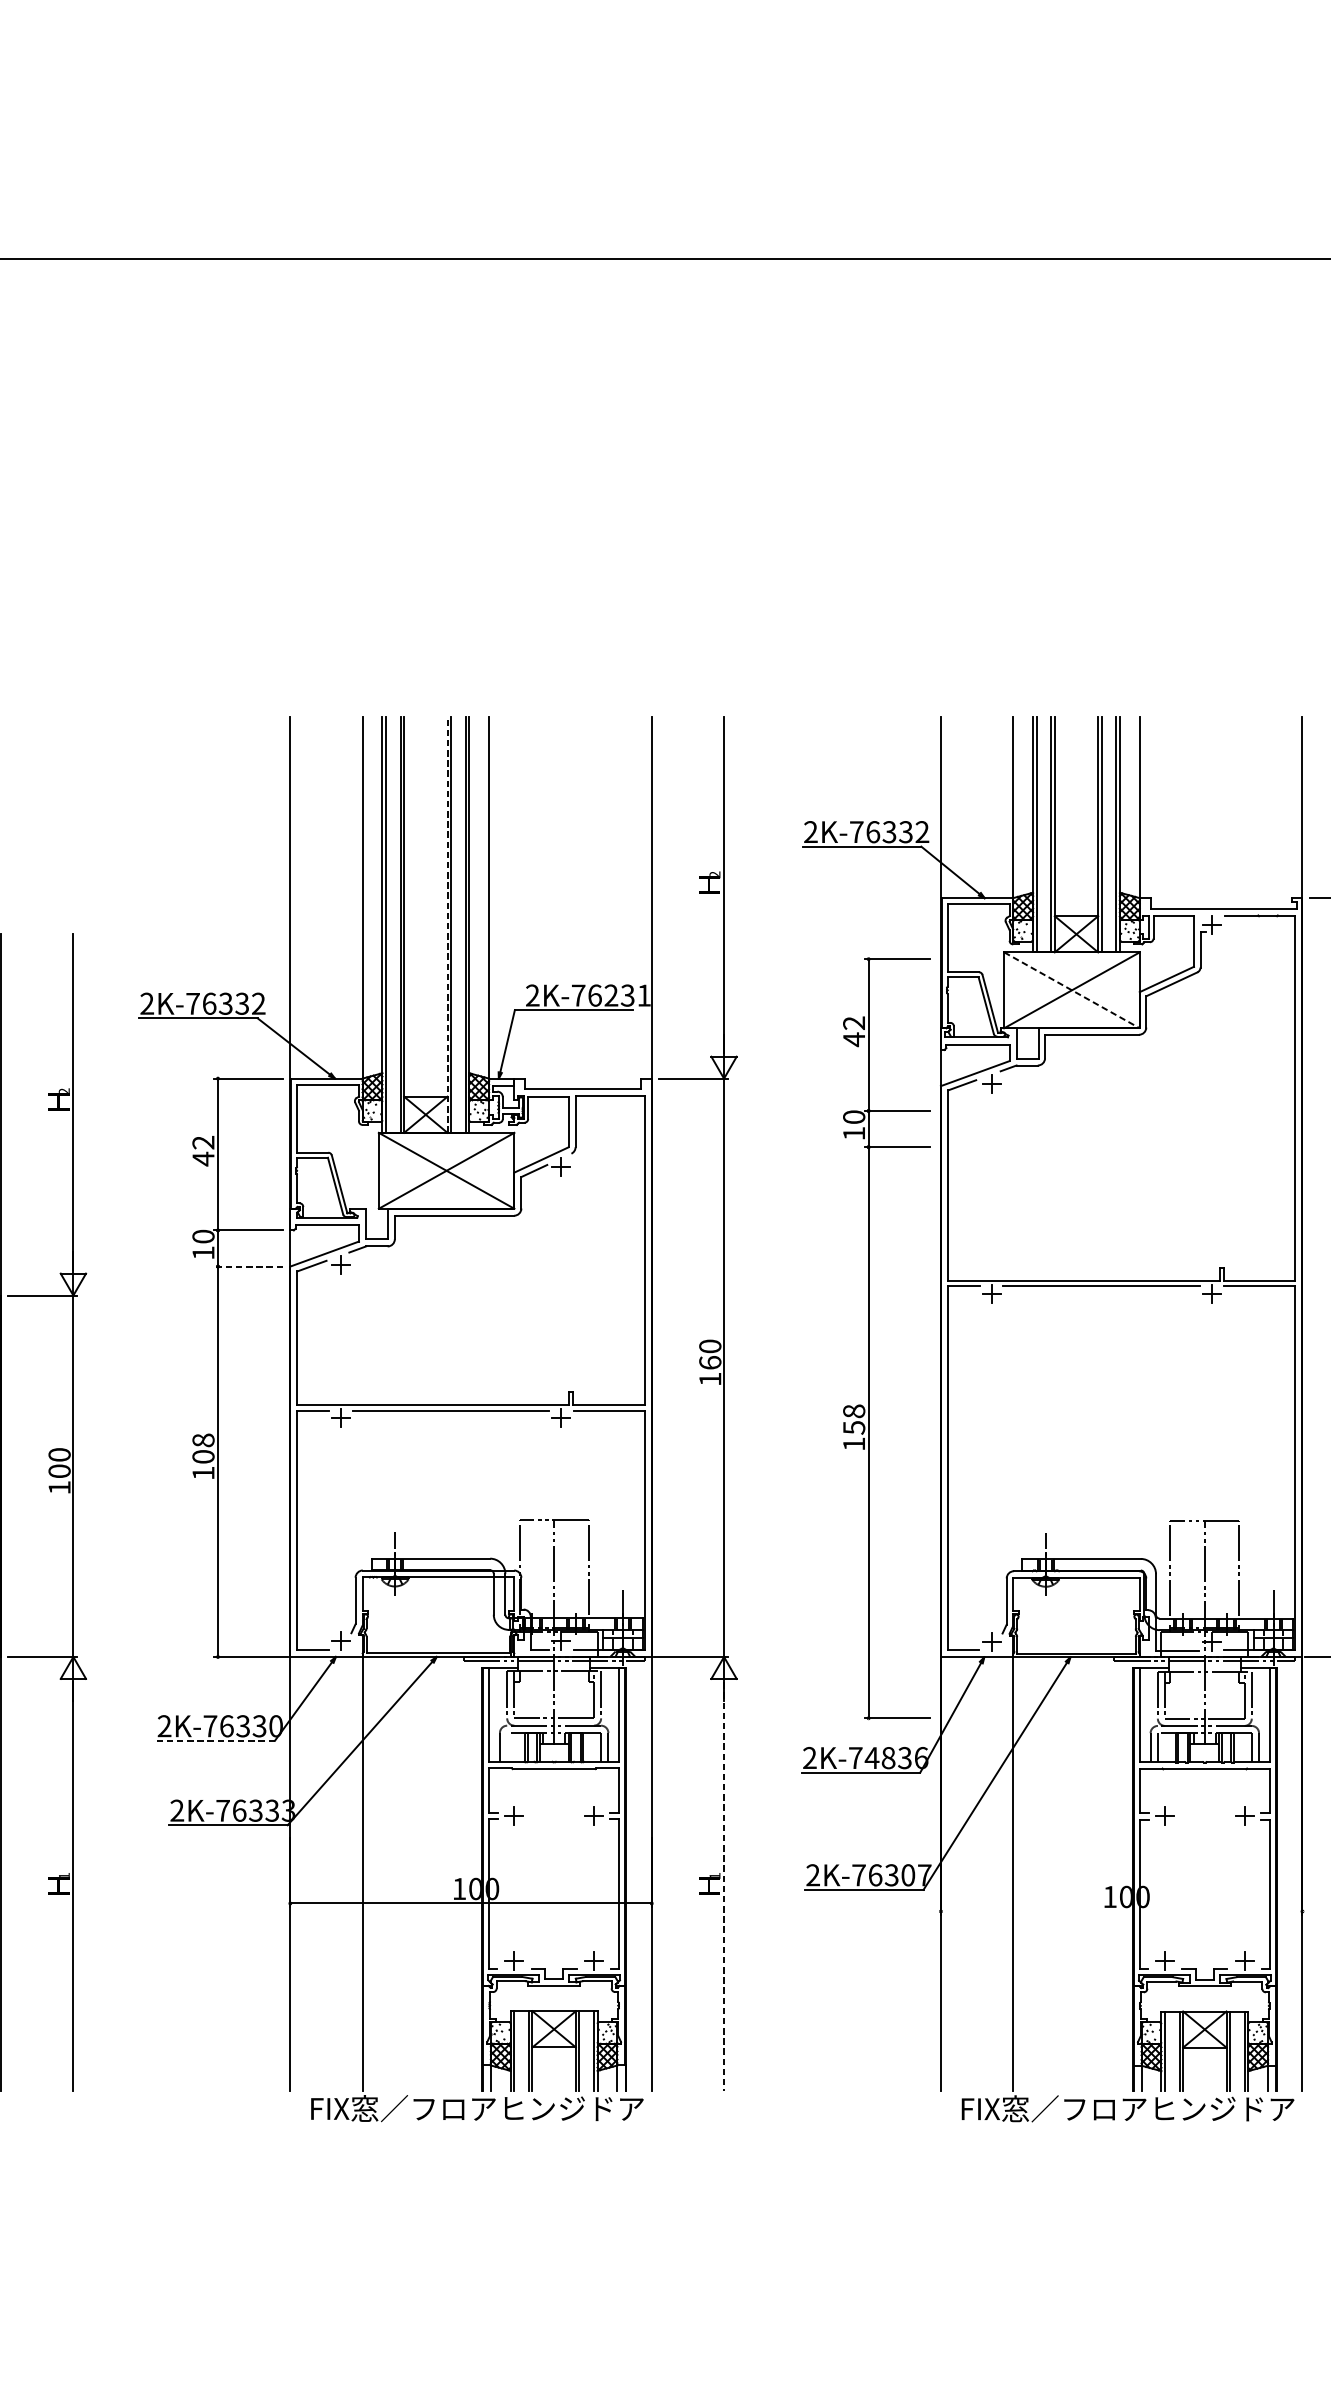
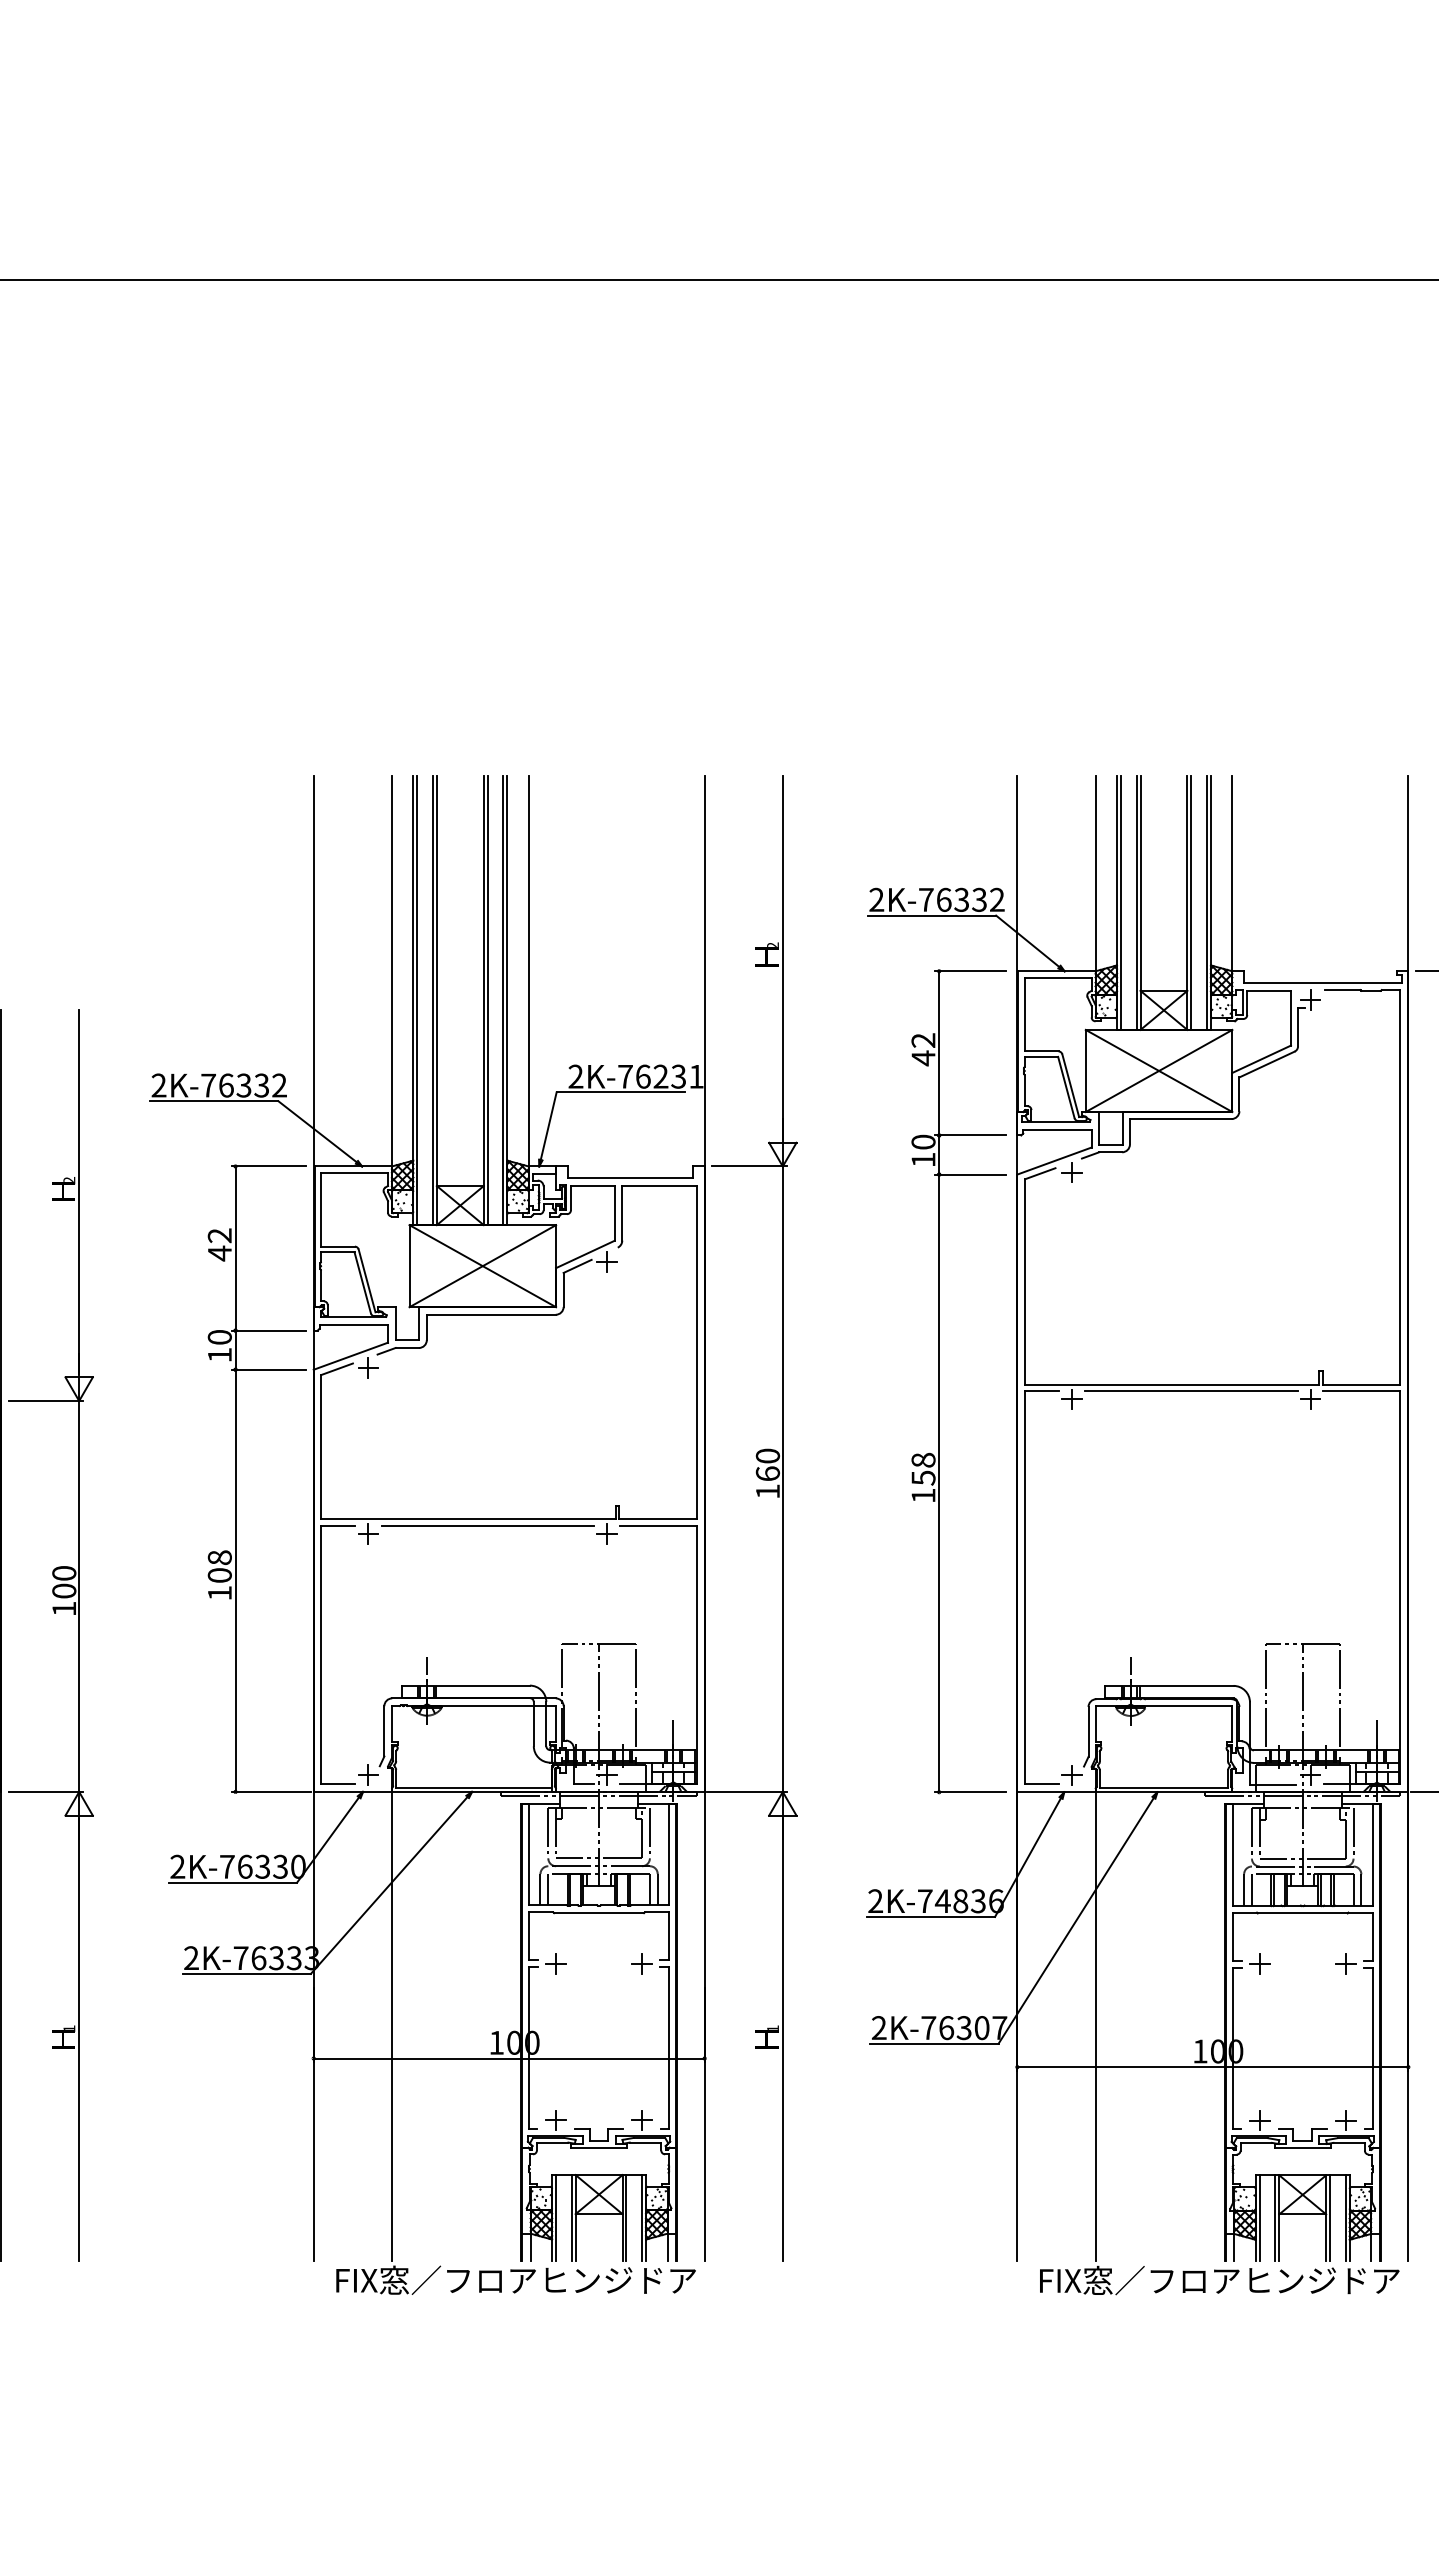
line: (447, 925) -> (483, 1000), dashed -> solid
line: (1072, 990) -> (1159, 1071), dashed -> solid
line: (248, 1266) -> (268, 1369), dashed -> solid
part: (868, 1338) -> (939, 1381), moved
line: (215, 1740) -> (232, 1882), dashed -> solid
line: (507, 1747) -> (548, 1889), added
line: (723, 1886) -> (782, 2040), dashed -> solid
line: (1121, 1911) -> (1212, 2067), added

